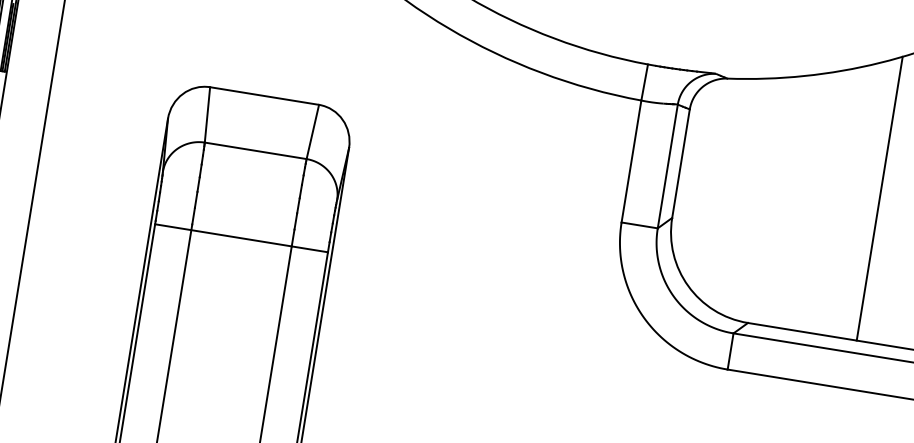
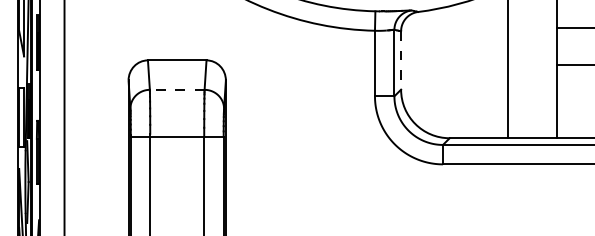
line: (254, 149) -> (176, 89), solid -> dashed
line: (681, 163) -> (401, 60), solid -> dashed

